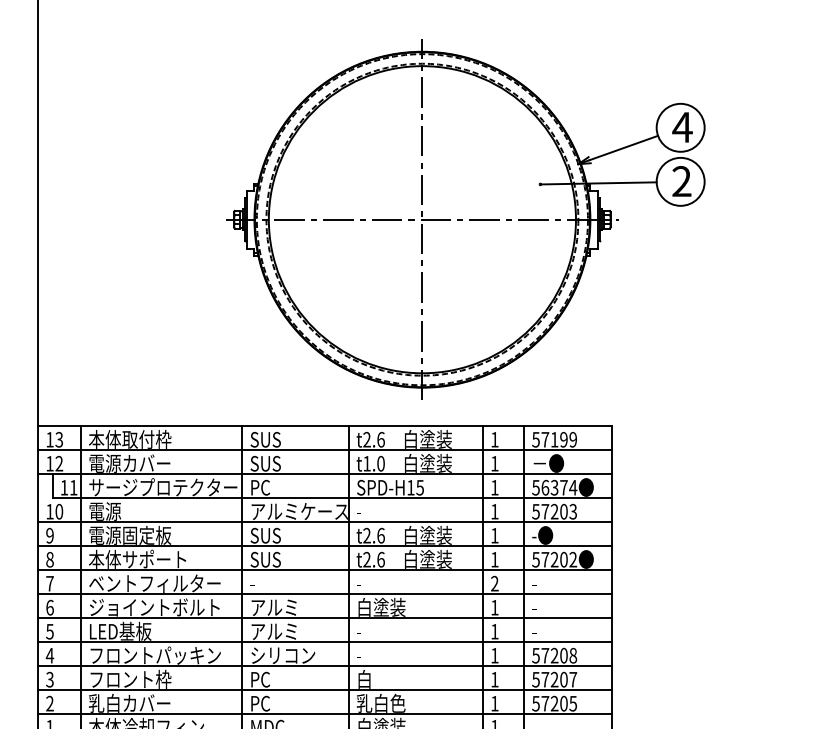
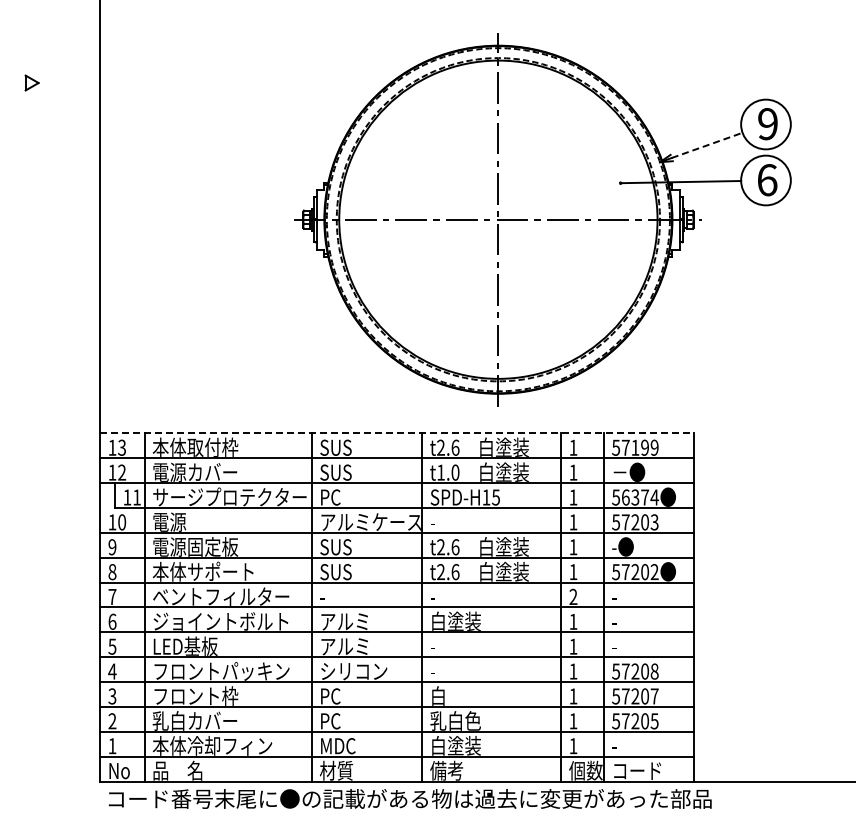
text: (682, 127) -> (767, 124), 4 -> 9
line: (624, 148) -> (707, 145), solid -> dashed
text: (682, 181) -> (767, 180), 2 -> 6
line: (325, 425) -> (397, 433), solid -> dashed

